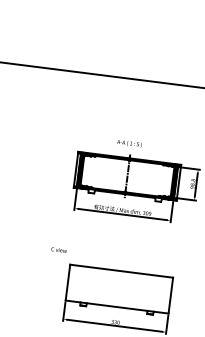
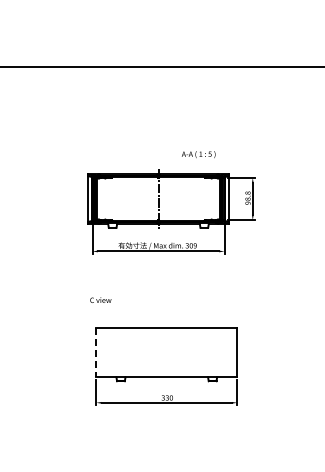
text: (129, 143) -> (198, 154), moved
text: (58, 249) -> (100, 299), moved
line: (68, 282) -> (96, 352), solid -> dashed

